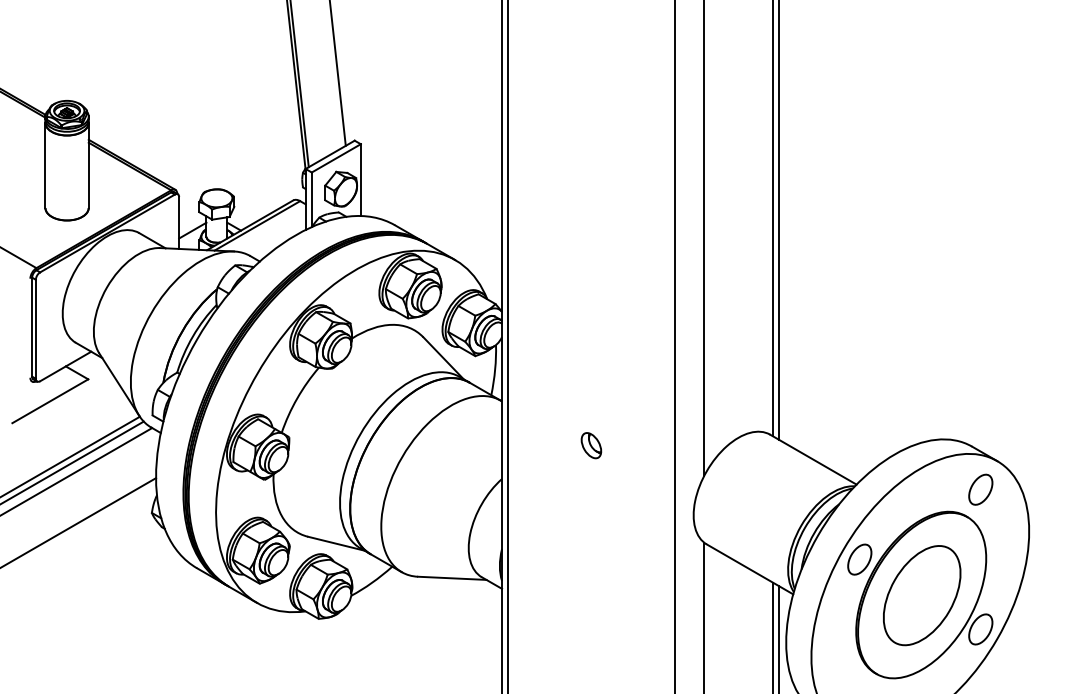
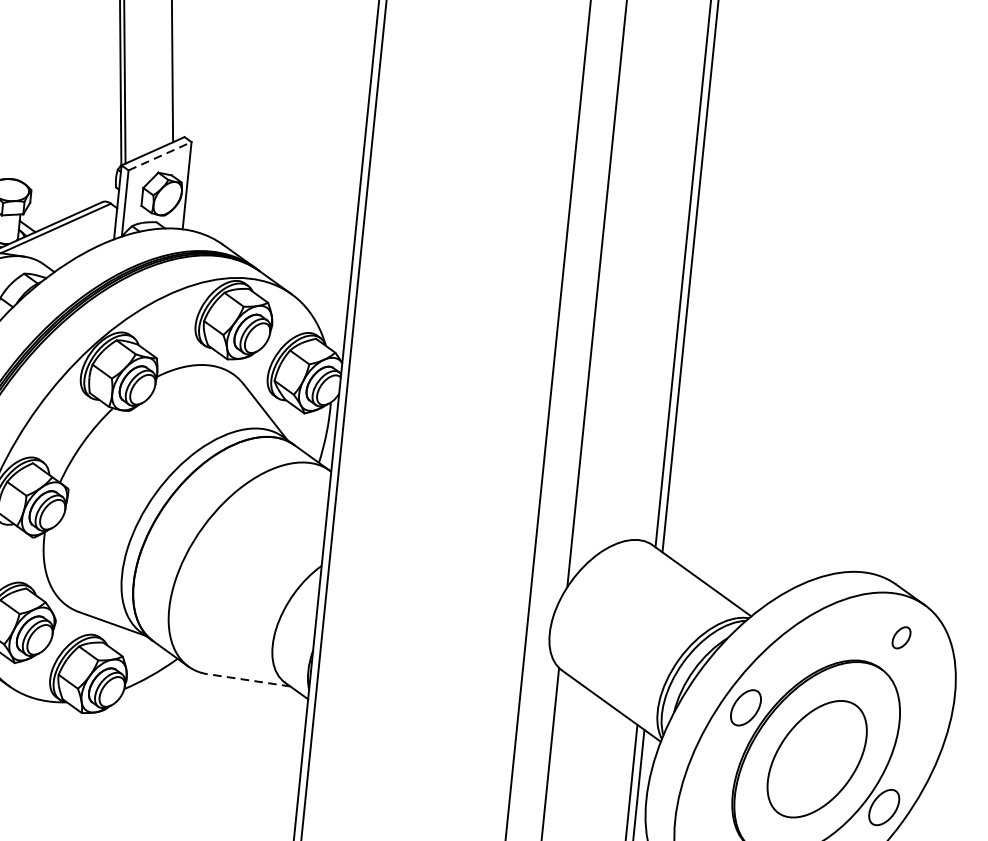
line: (336, 158) -> (160, 156), solid -> dashed
part: (591, 445) -> (434, 536), removed
part: (980, 489) -> (901, 637), size x0.6
line: (451, 578) -> (248, 680), solid -> dashed

